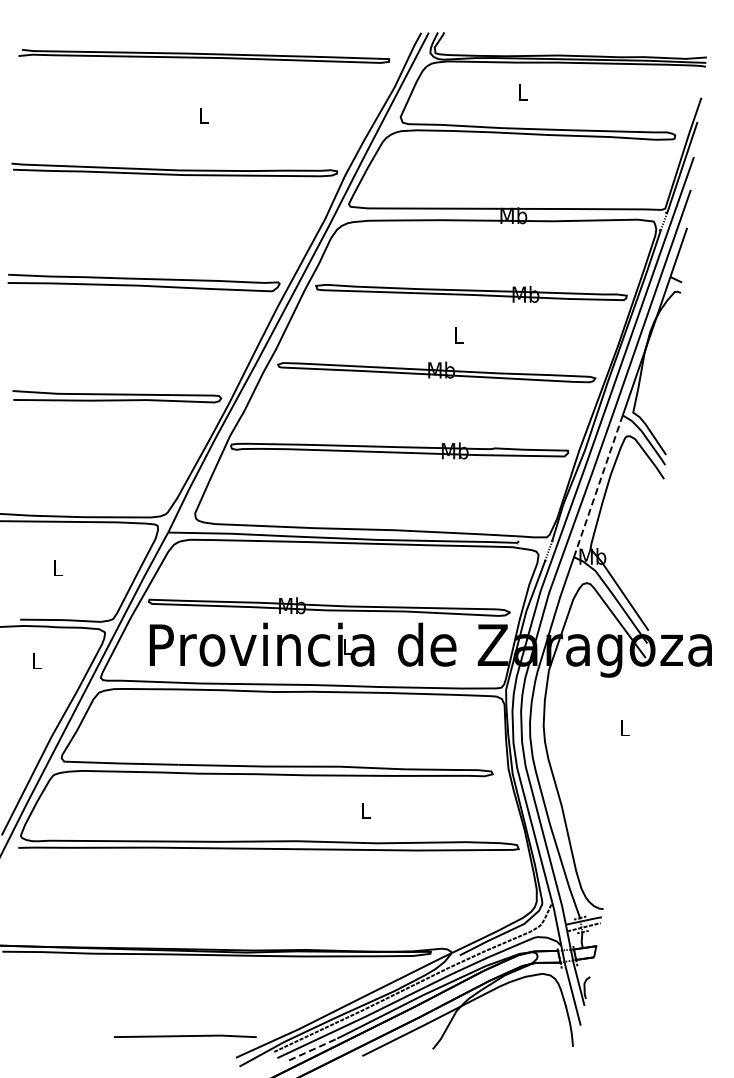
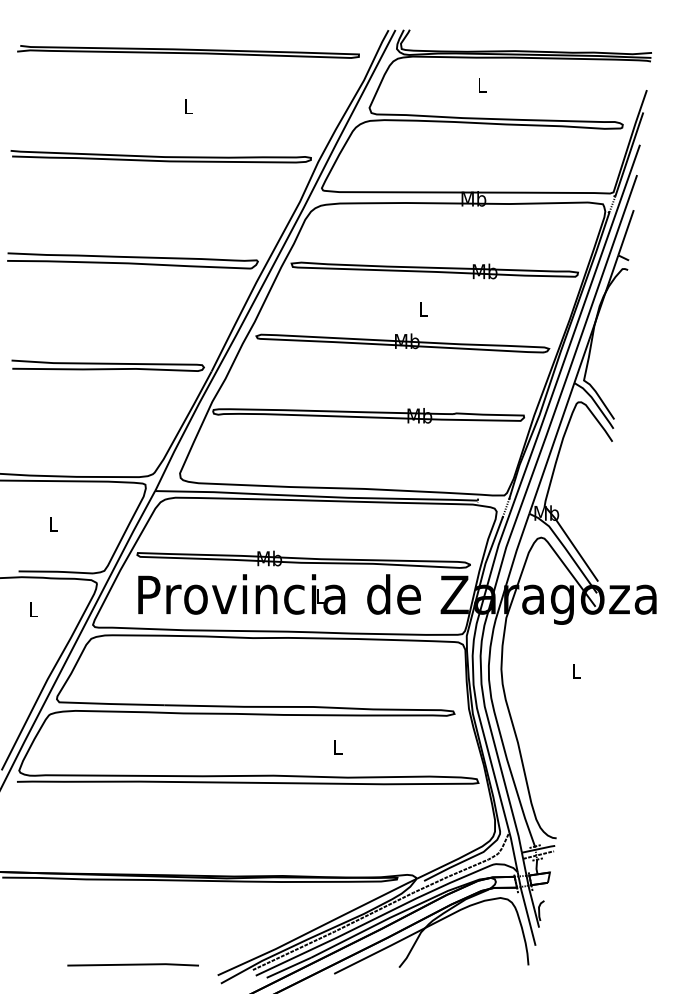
line: (598, 486) -> (551, 448), dashed -> solid
line: (185, 1035) -> (133, 964), moved
line: (313, 1049) -> (289, 967), dashed -> solid

